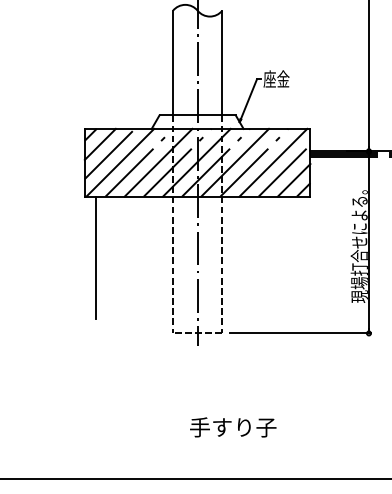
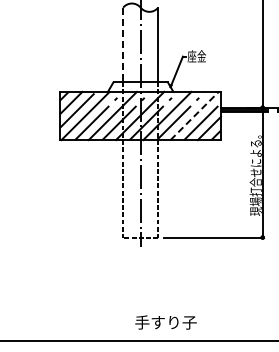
line: (173, 63) -> (123, 45), solid -> dashed
line: (274, 162) -> (195, 115), solid -> dashed
line: (96, 257) -> (68, 183), removed
text: (232, 427) -> (165, 322), moved

